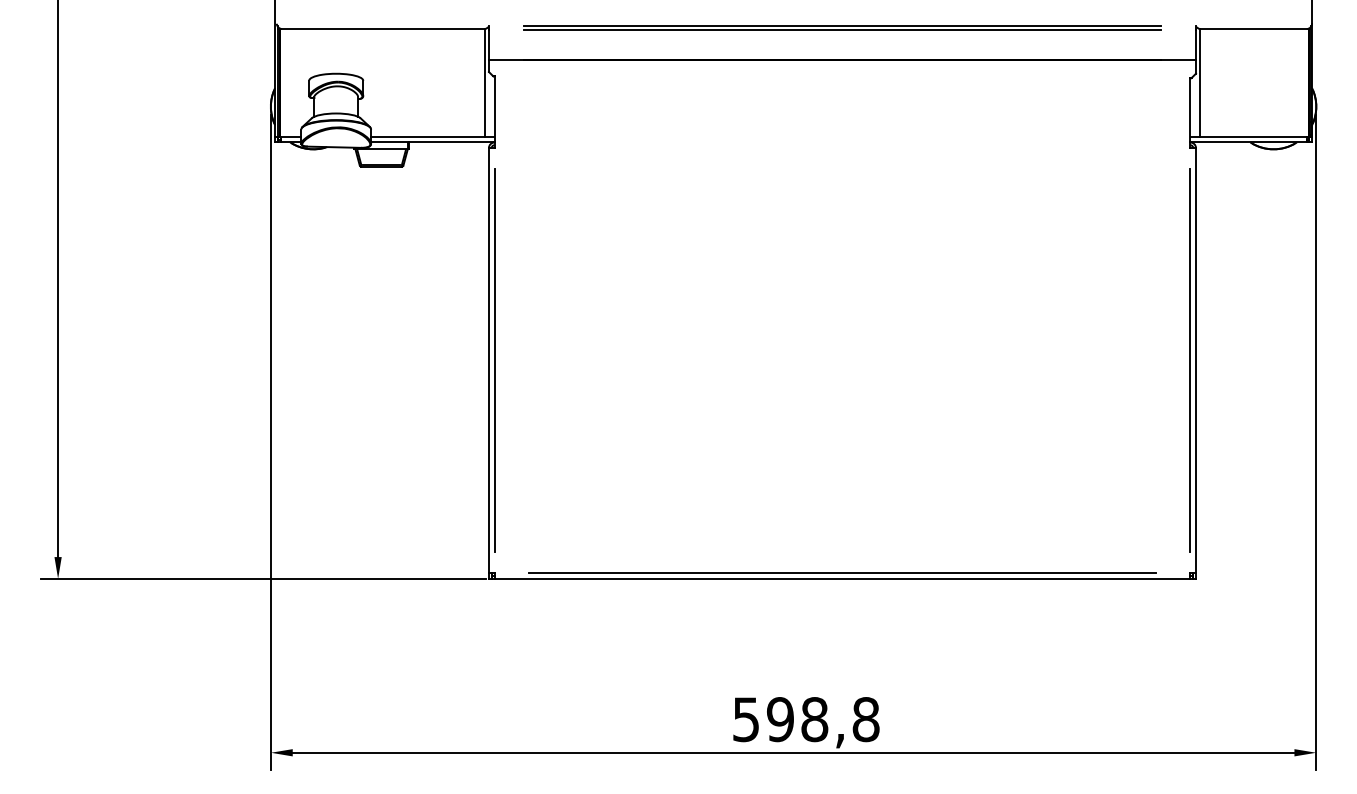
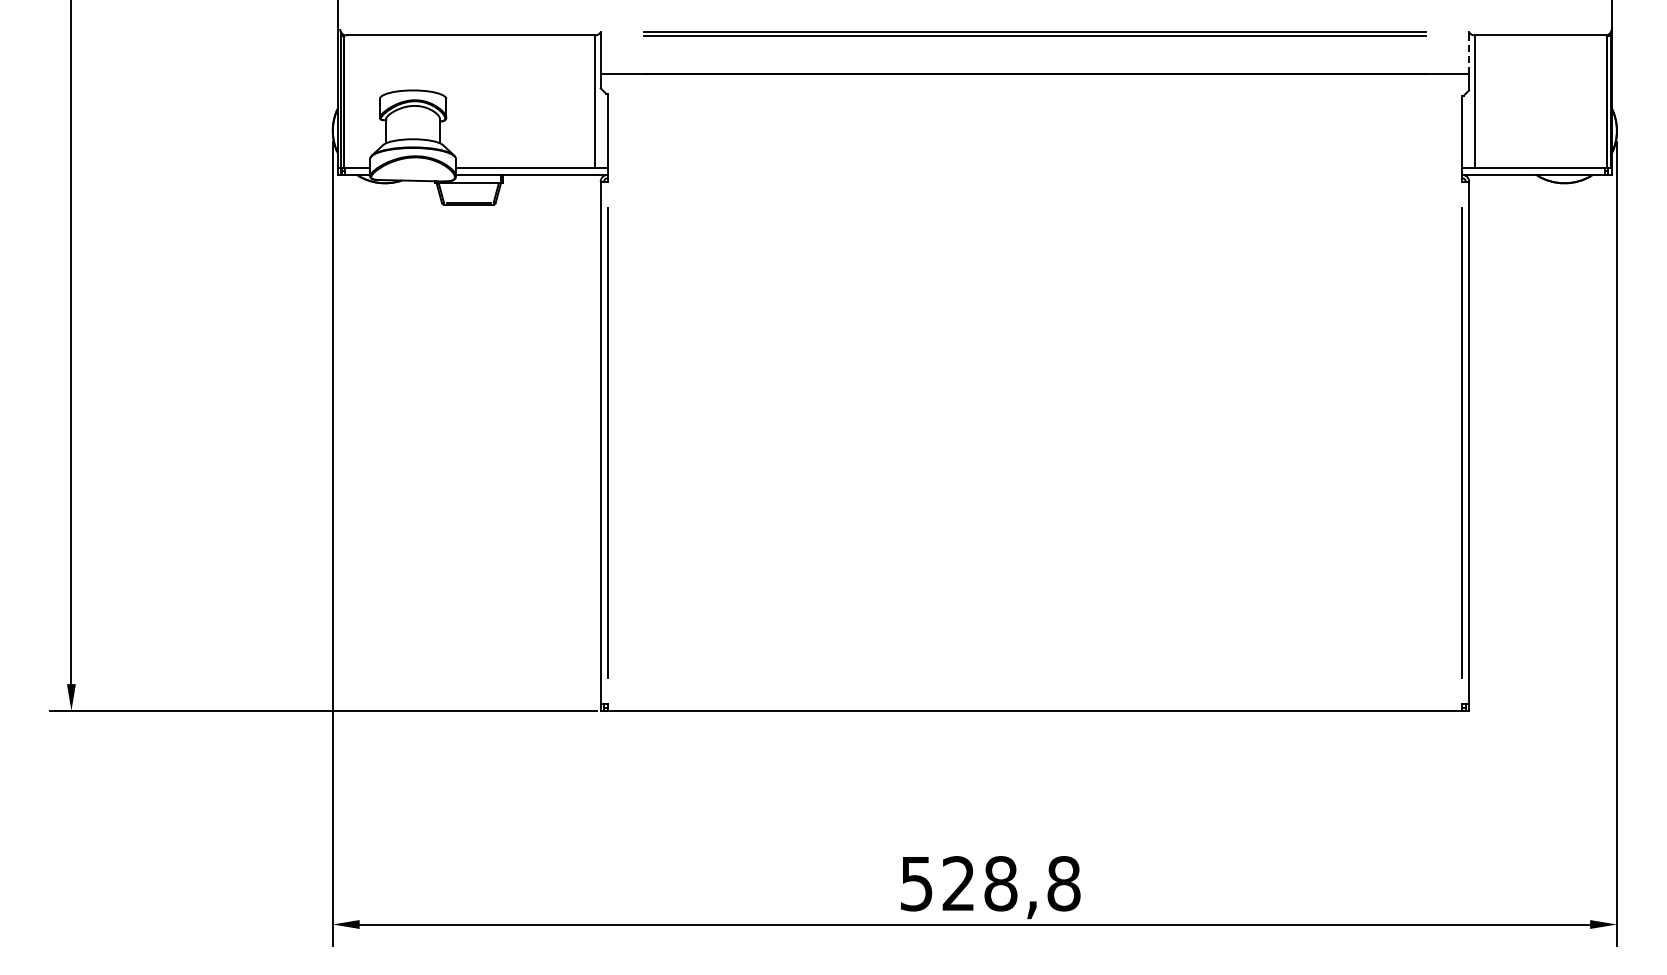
line: (1196, 45) -> (1469, 55), solid -> dashed
line: (842, 573) -> (1034, 704), removed
text: (780, 719) -> (958, 883), 598,8 -> 528,8

